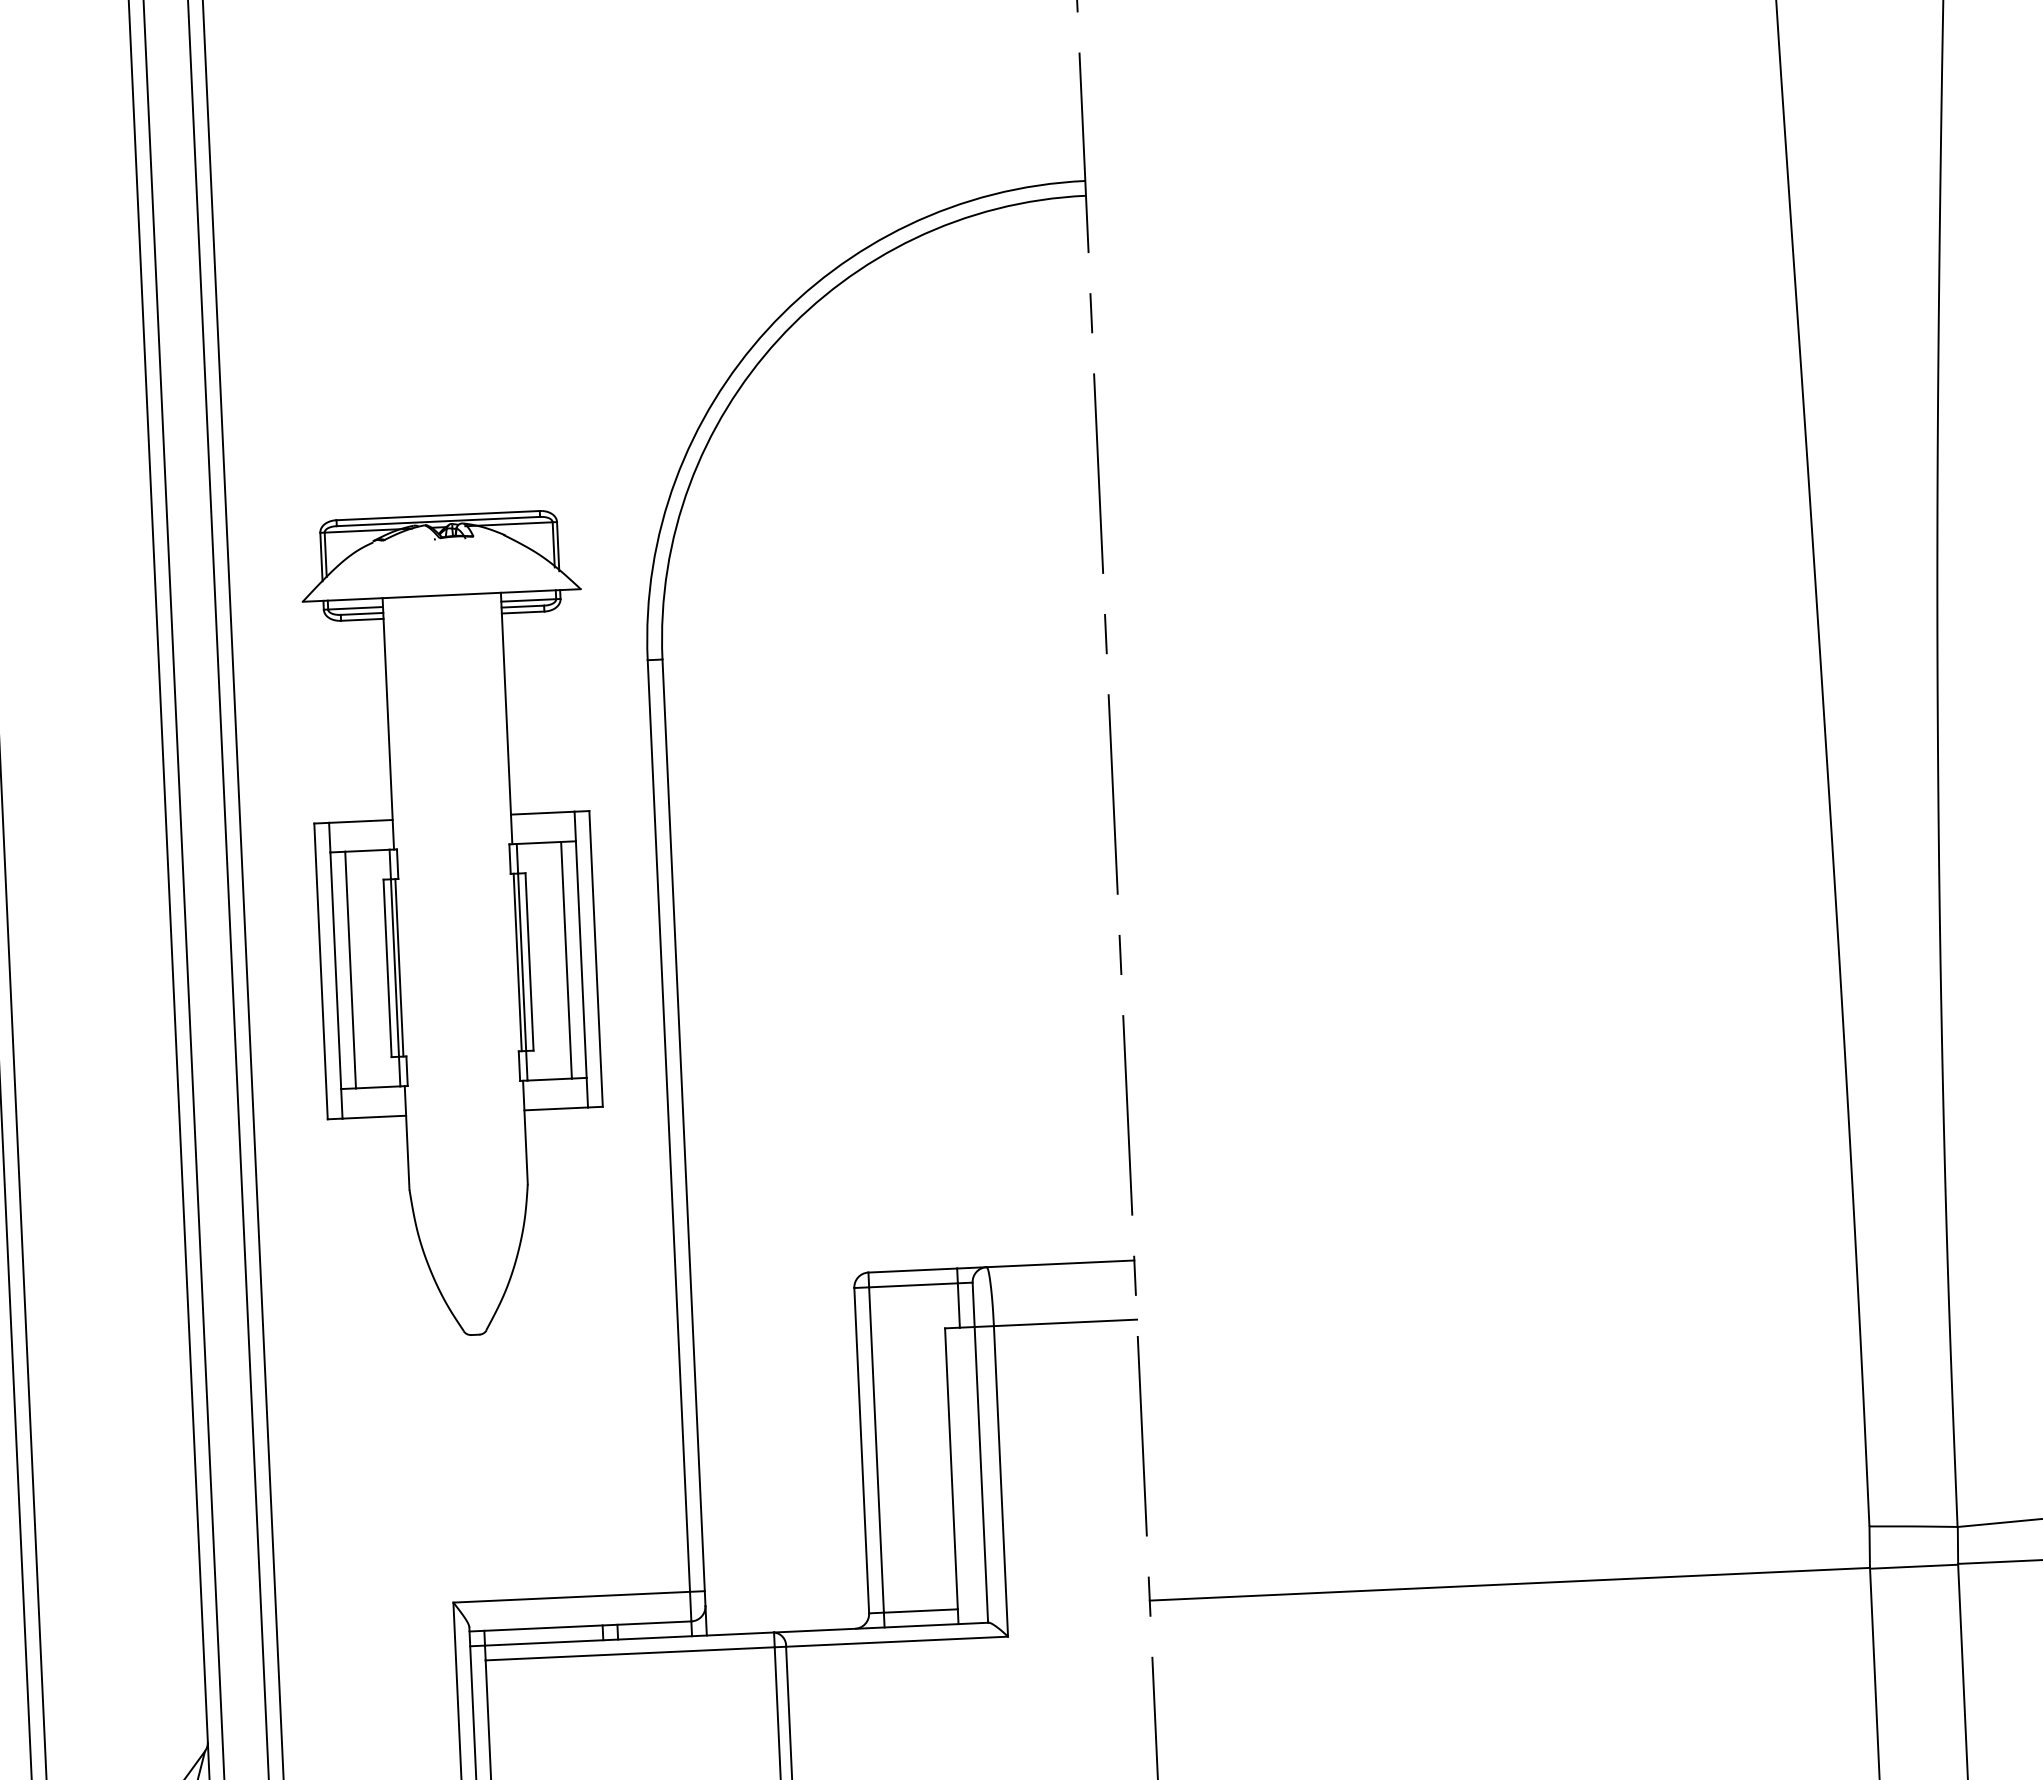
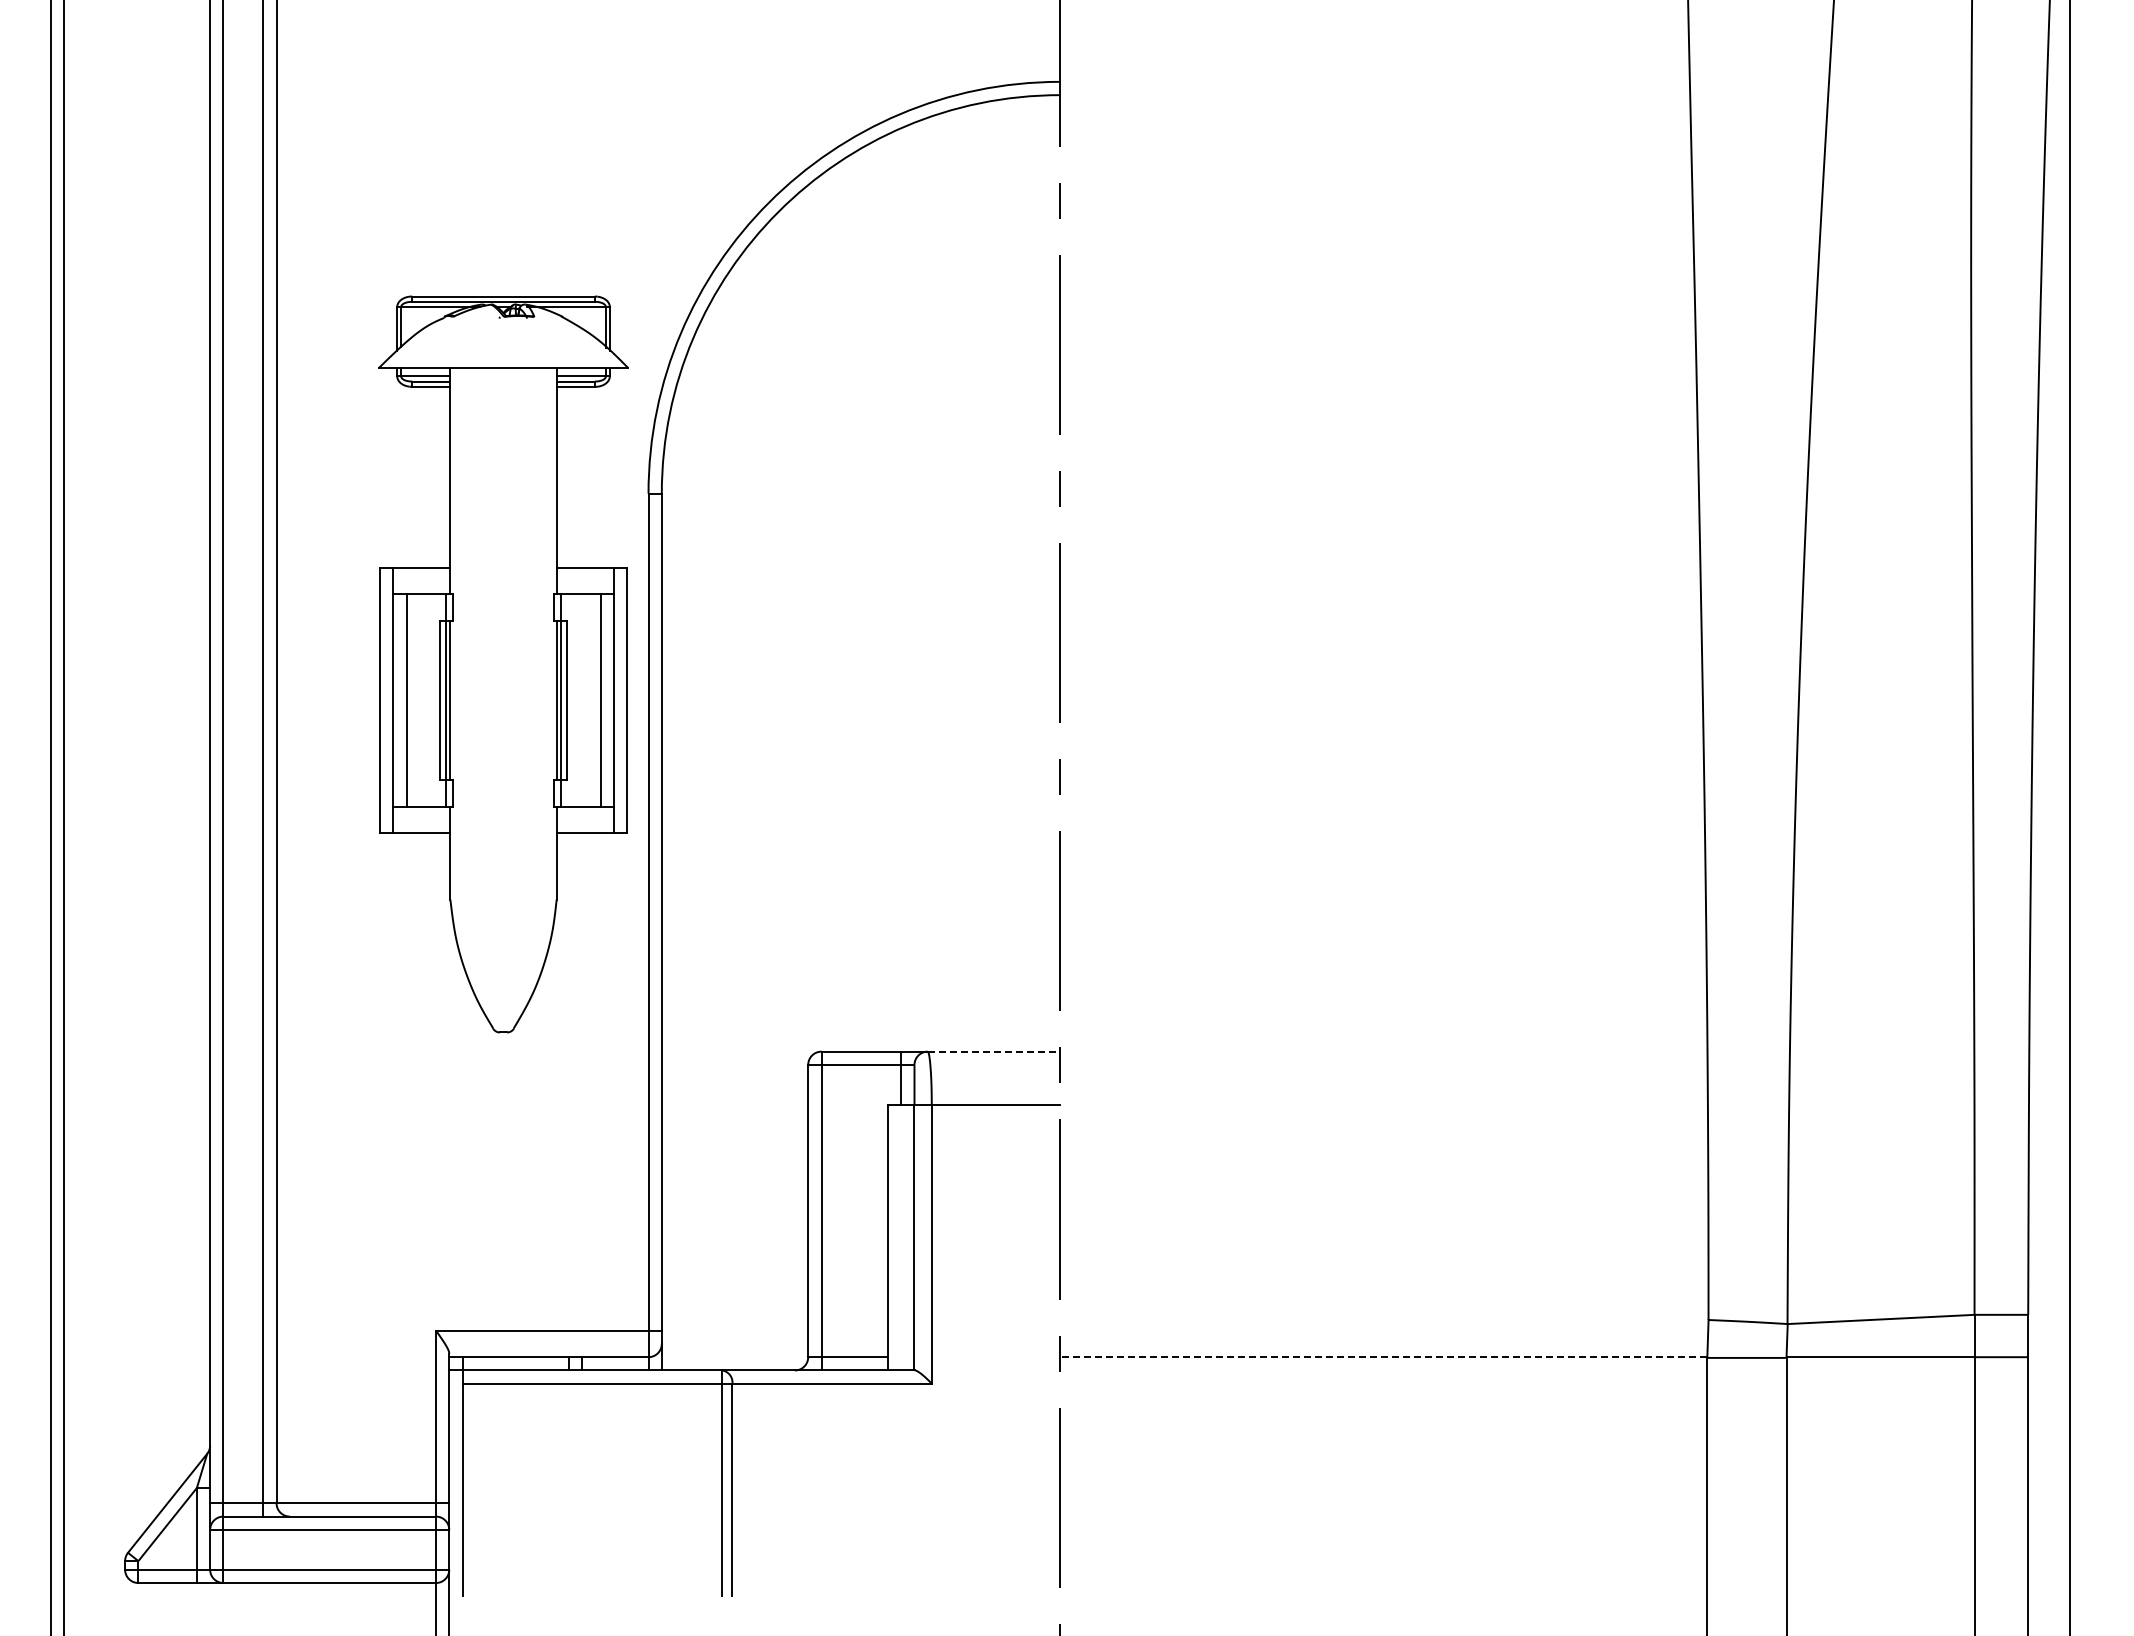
part: (456, 925) -> (503, 664), moved
line: (1061, 1263) -> (994, 1051), solid -> dashed
line: (1509, 1584) -> (1383, 1357), solid -> dashed

